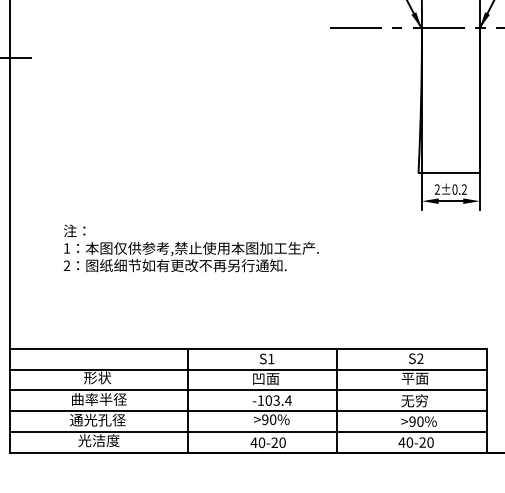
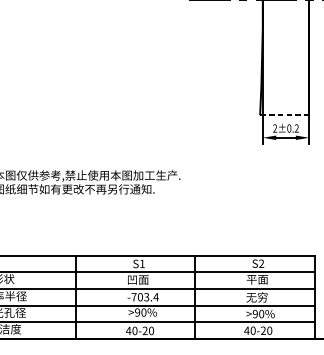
line: (449, 173) -> (284, 115), solid -> dashed
text: (260, 400) -> (133, 297), -103.4 -> -703.4

